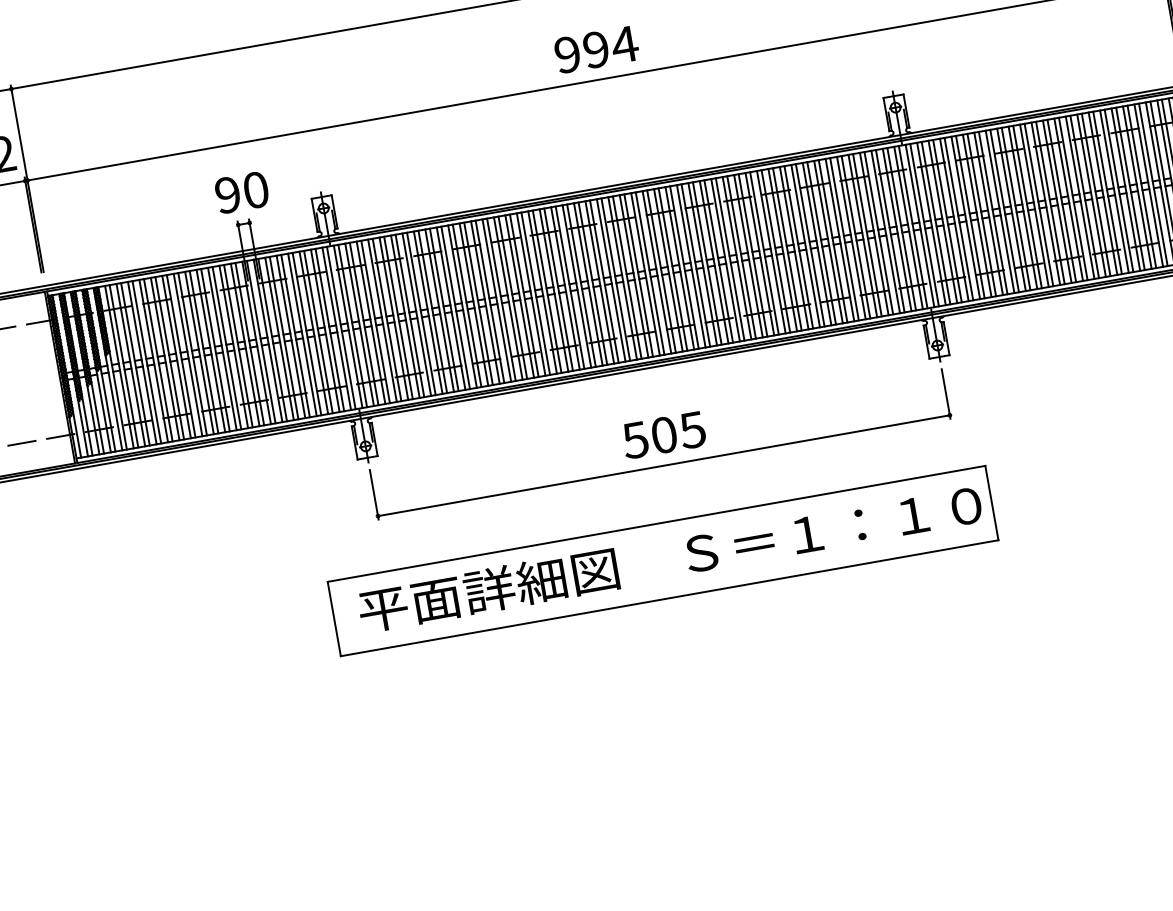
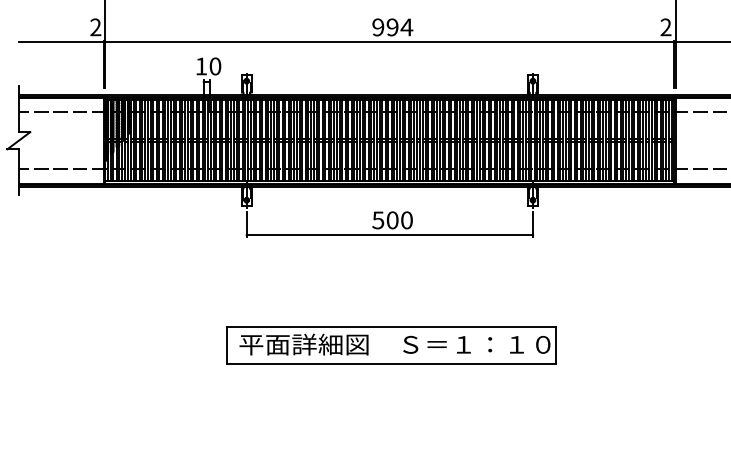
text: (228, 195) -> (201, 66), 90 -> 10
text: (692, 430) -> (406, 220), 505 -> 500
part: (663, 561) -> (391, 345), moved

